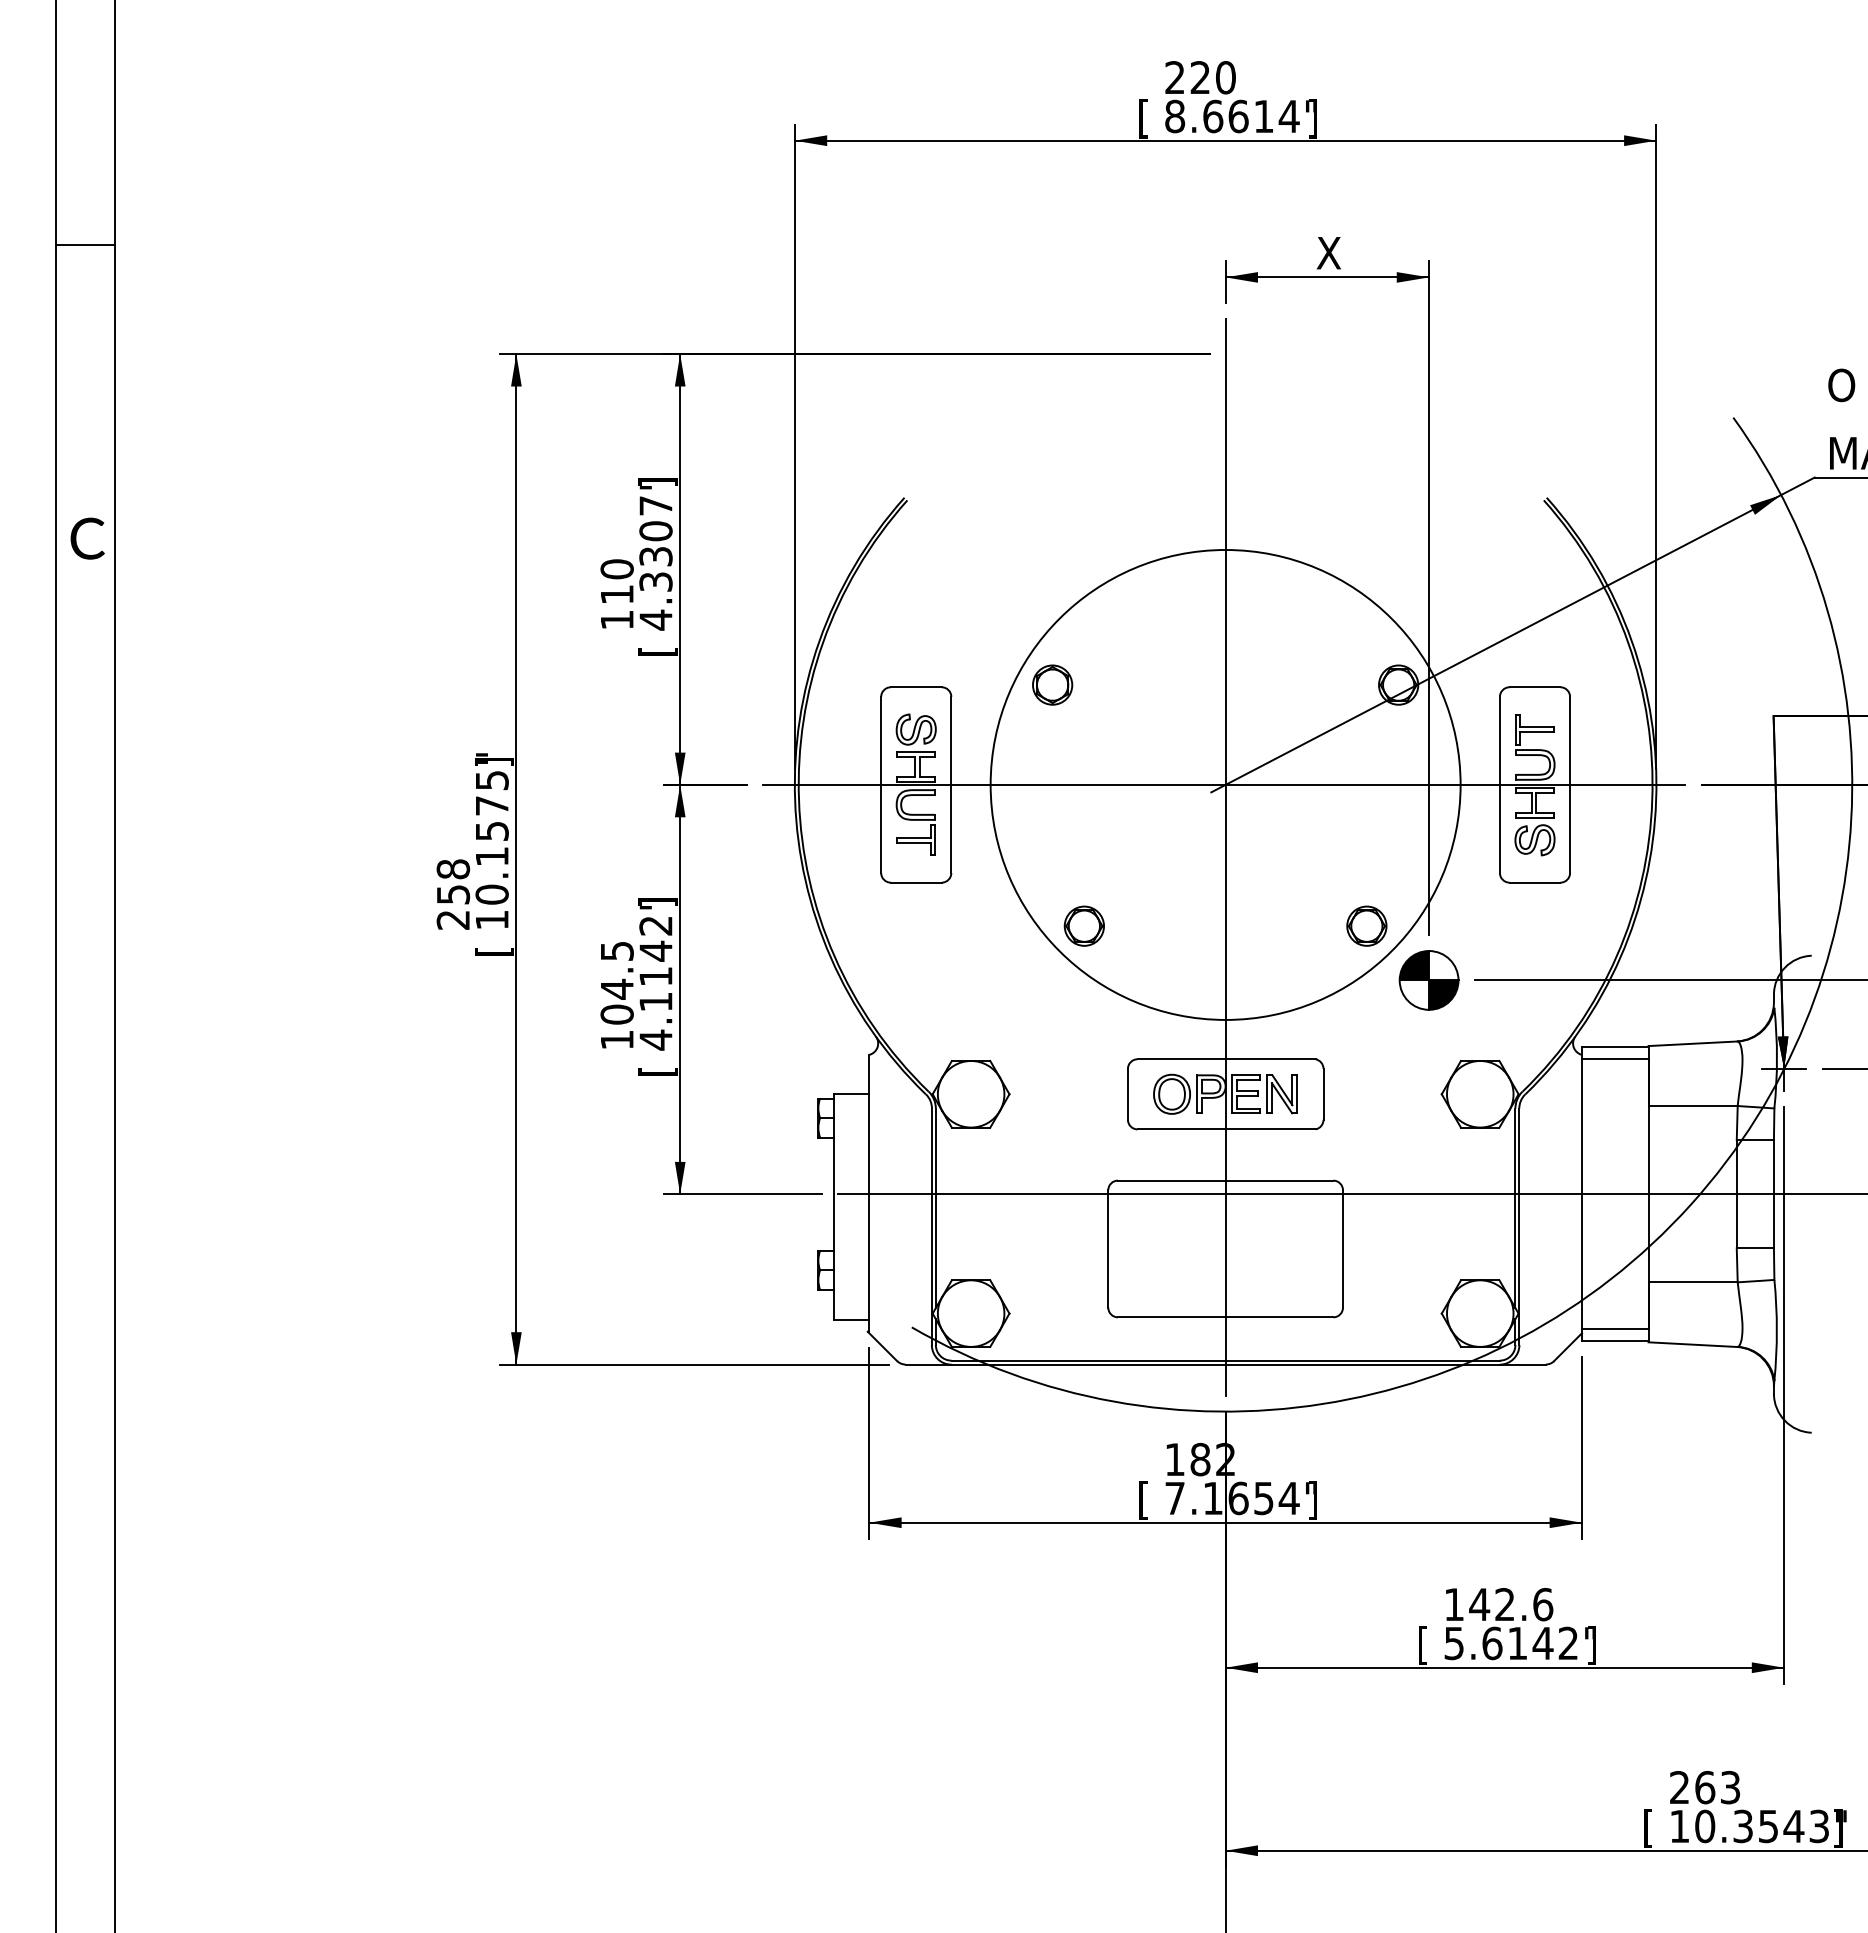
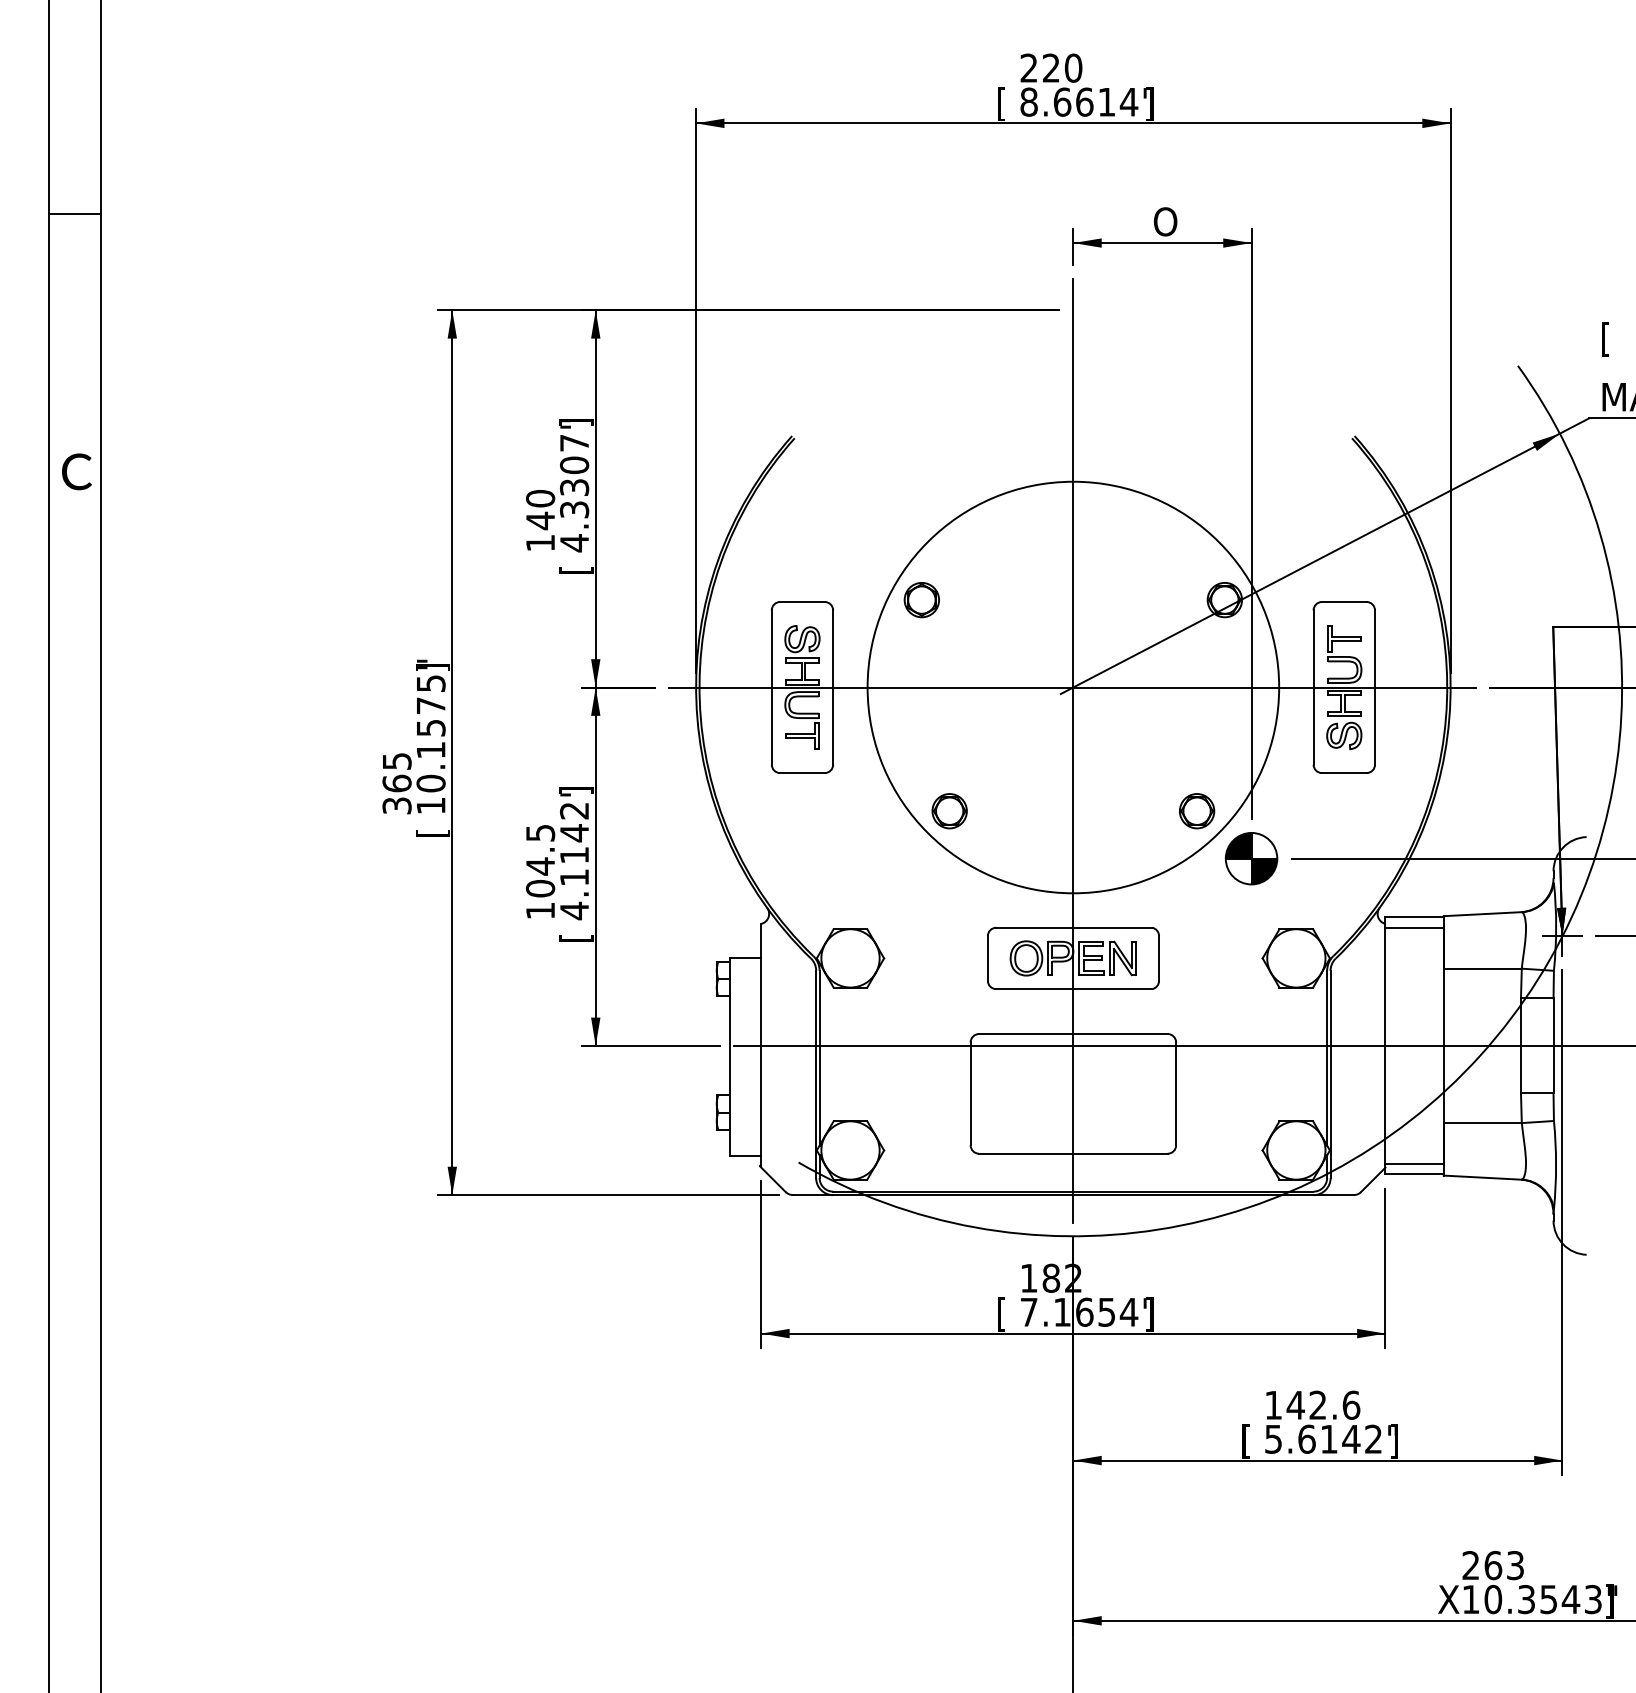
text: (1330, 252) -> (1165, 221), X -> O
text: (1841, 387) -> (1612, 339), O -> [
text: (617, 594) -> (540, 520), 110 -> 140
text: (453, 894) -> (397, 783), 258 -> 365
text: (1654, 1828) -> (1448, 1601), [ -> X

